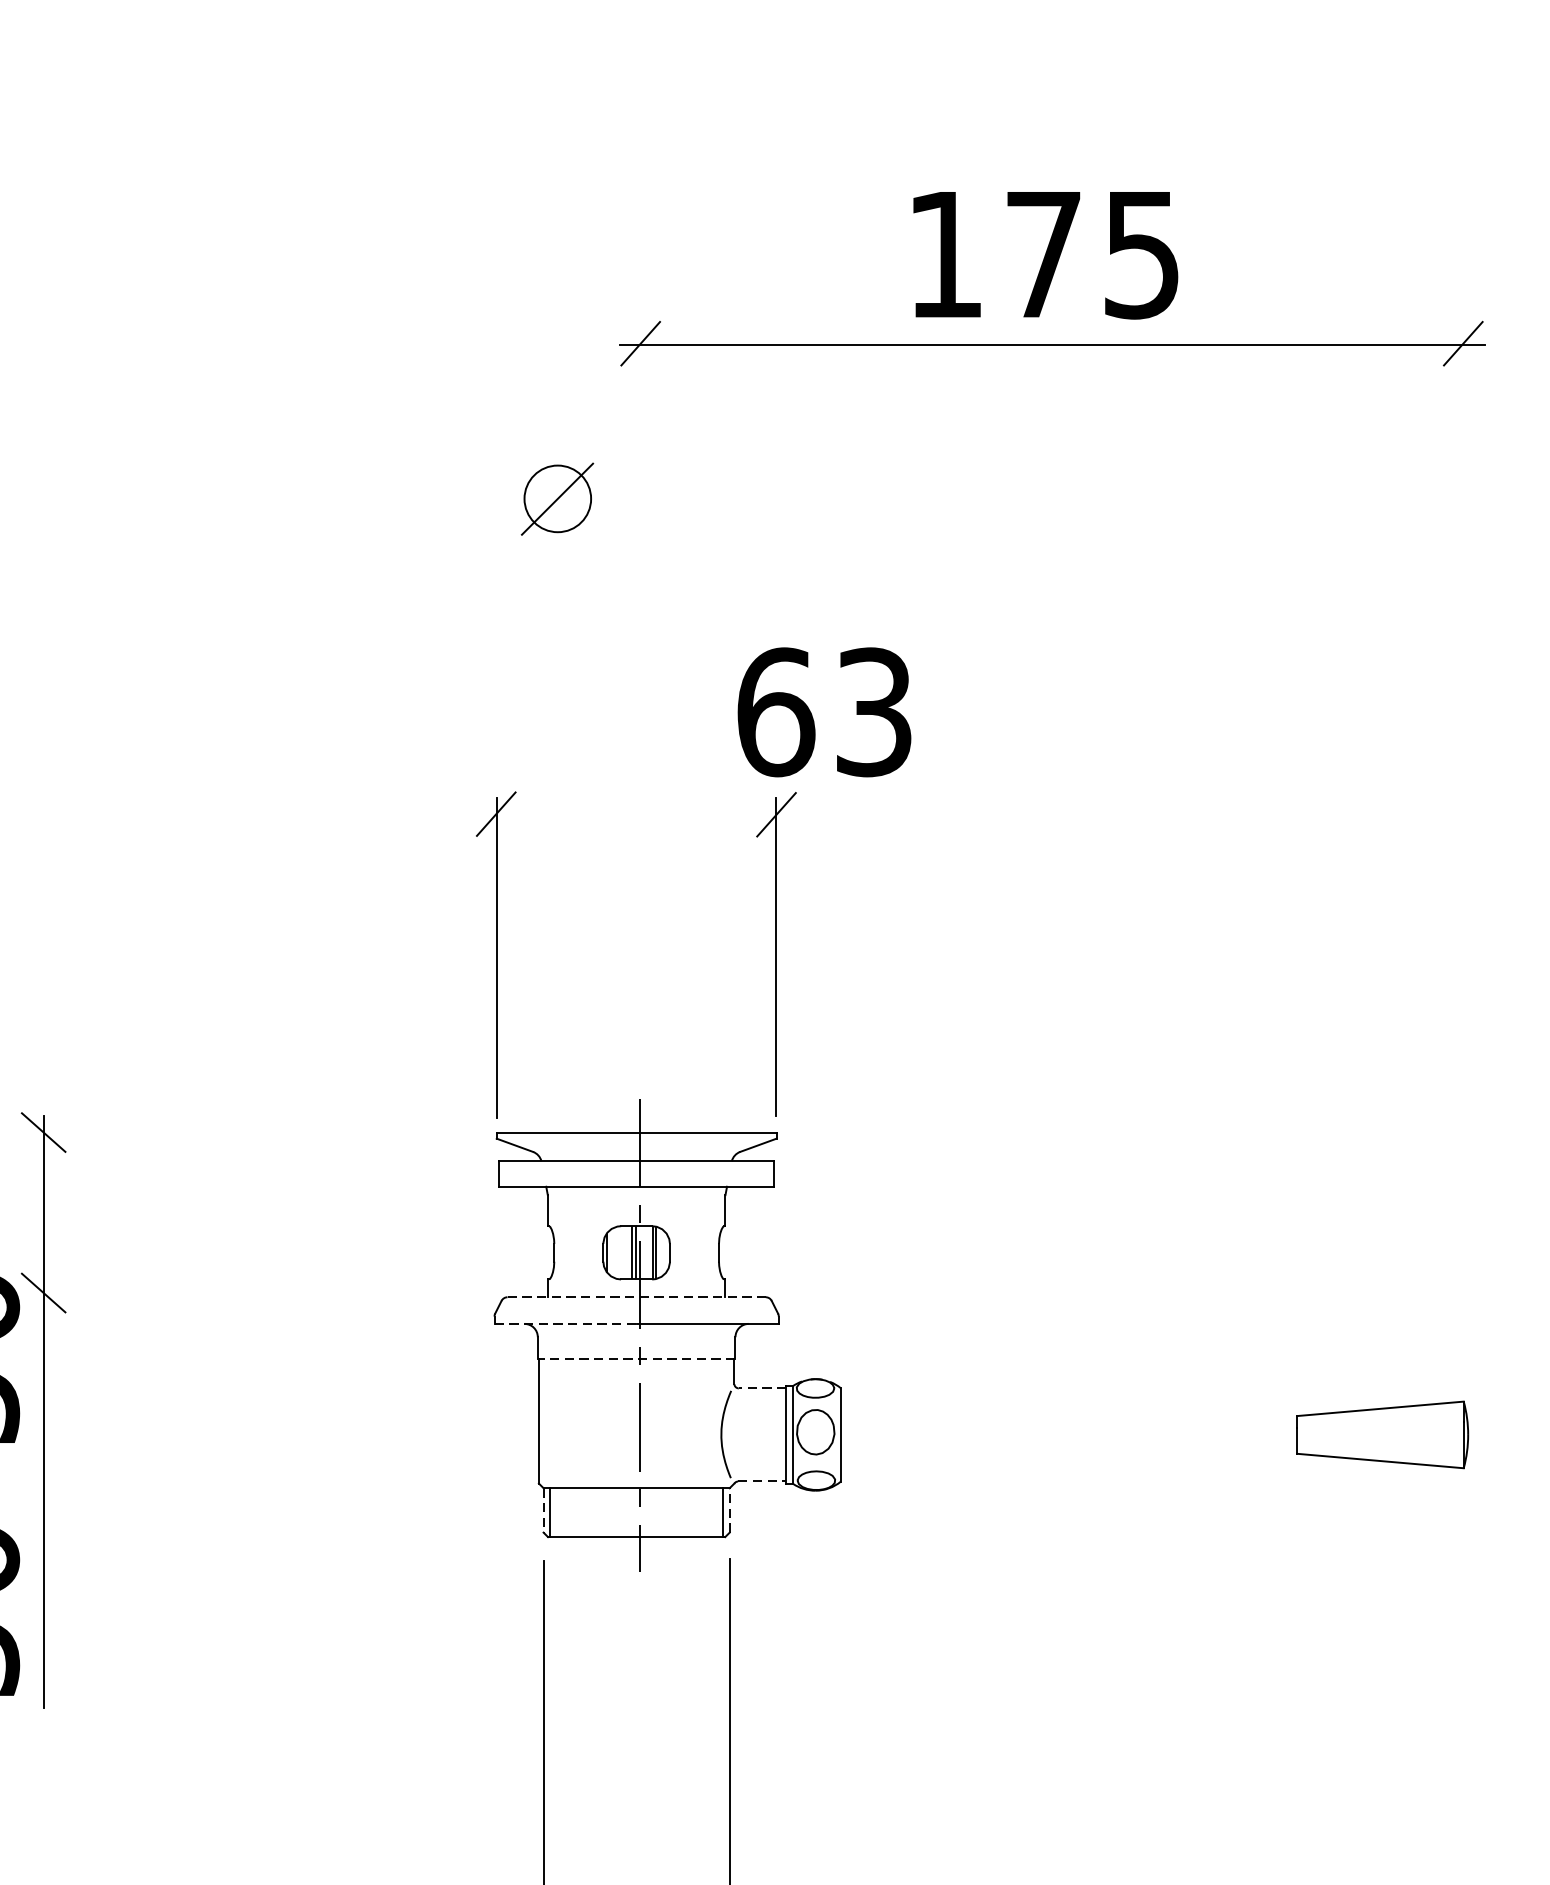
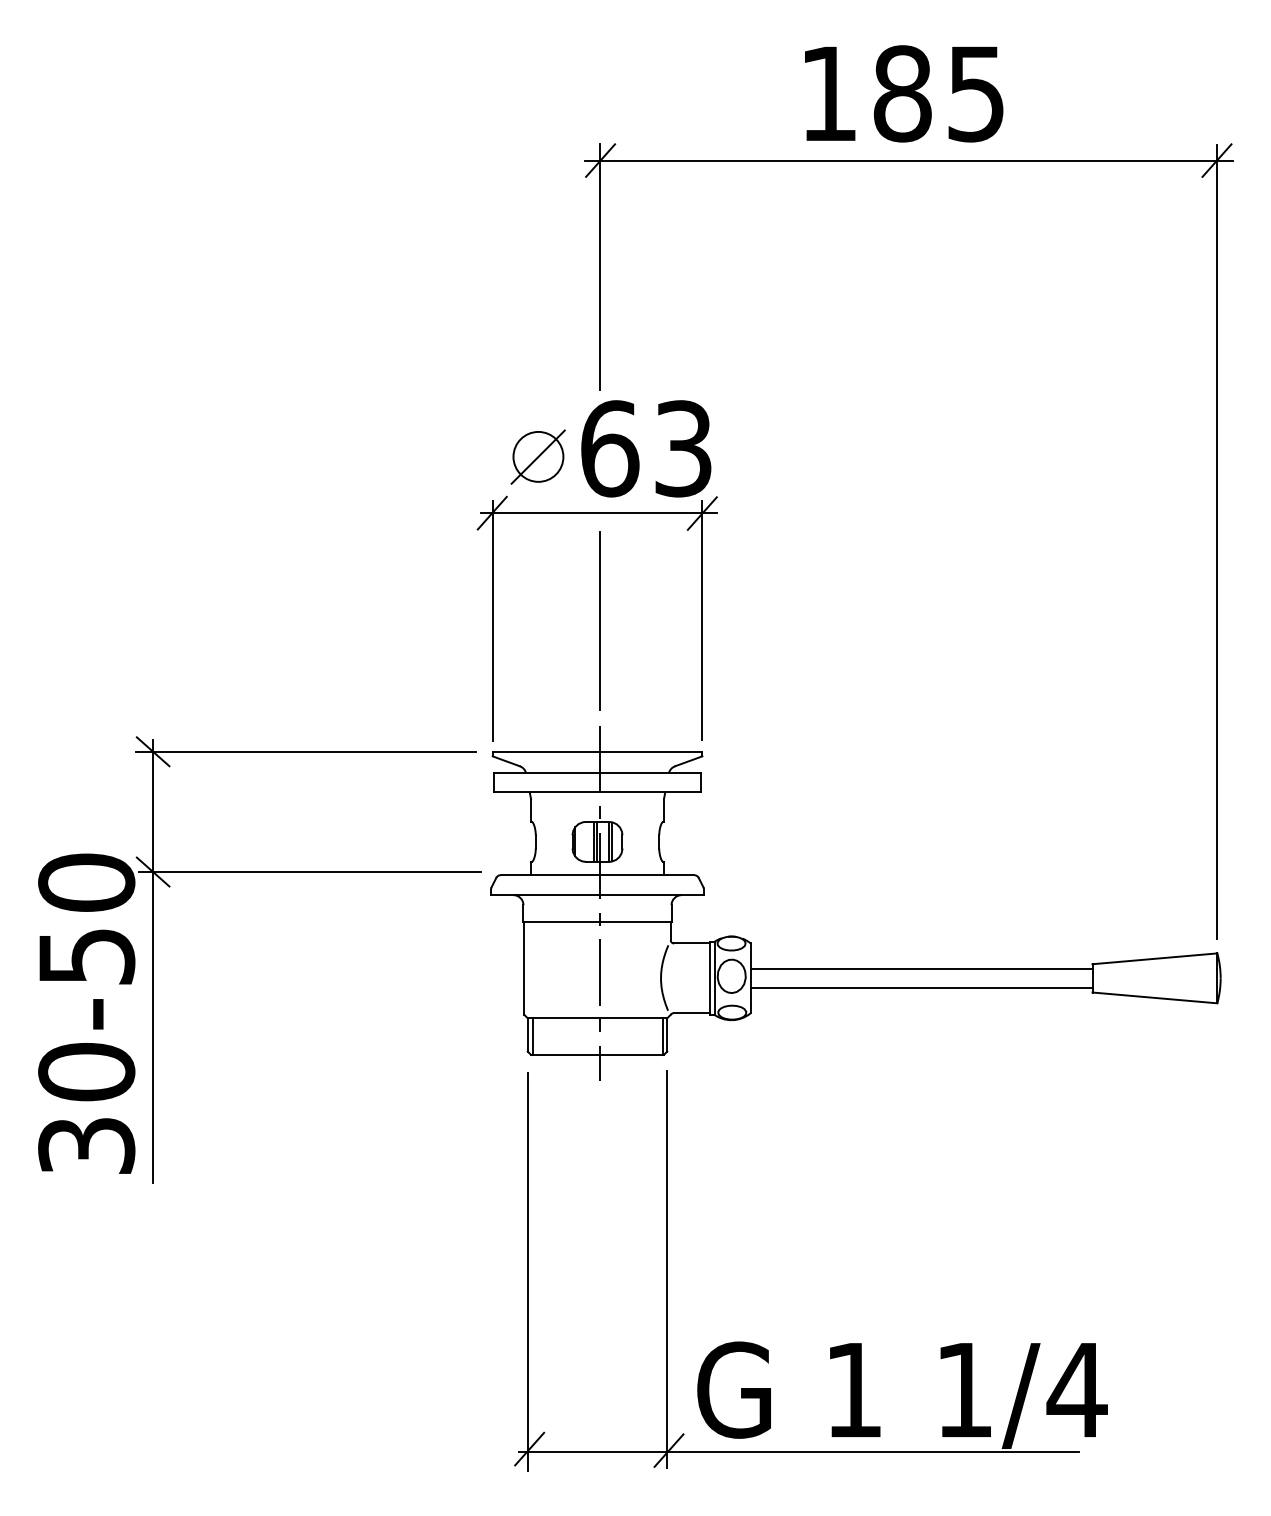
text: (1043, 254) -> (902, 93), 175 -> 185
line: (639, 485) -> (599, 266), added
part: (556, 498) -> (537, 456), moved
text: (824, 711) -> (646, 448), moved
line: (637, 813) -> (598, 512), added
line: (1463, 851) -> (1217, 541), added
line: (639, 957) -> (599, 620), added
line: (248, 1133) -> (306, 752), added
line: (252, 1293) -> (309, 872), added
line: (636, 1297) -> (597, 875), dashed -> solid
line: (565, 1324) -> (544, 895), dashed -> solid
line: (636, 1359) -> (597, 921), dashed -> solid
line: (762, 1388) -> (691, 943), dashed -> solid
line: (1068, 1423) -> (921, 969), added
line: (1068, 1447) -> (921, 987), added
line: (763, 1481) -> (692, 1013), dashed -> solid
line: (543, 1509) -> (527, 1034), dashed -> solid
line: (730, 1509) -> (667, 1034), dashed -> solid

